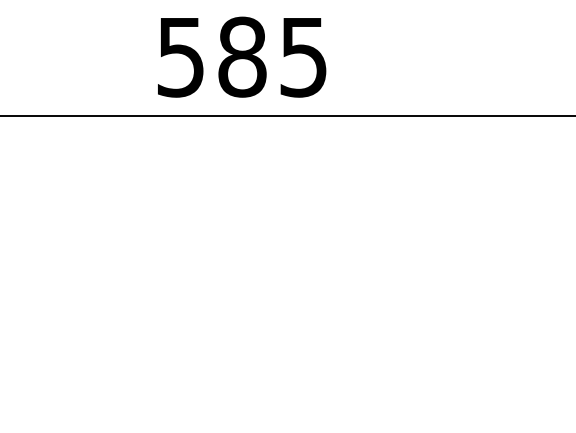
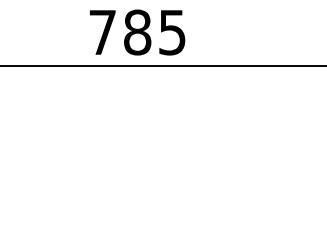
text: (180, 57) -> (102, 32), 585 -> 785

